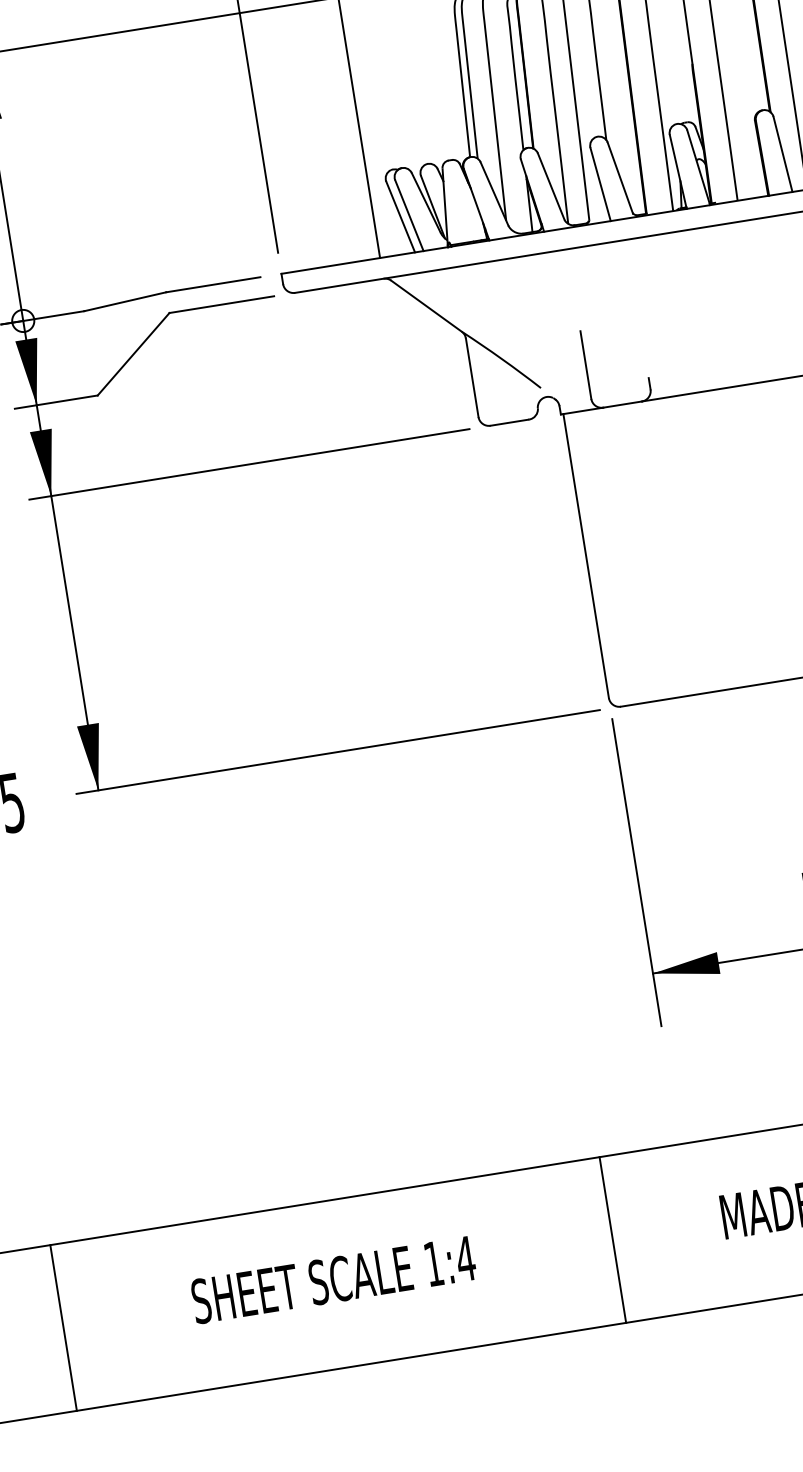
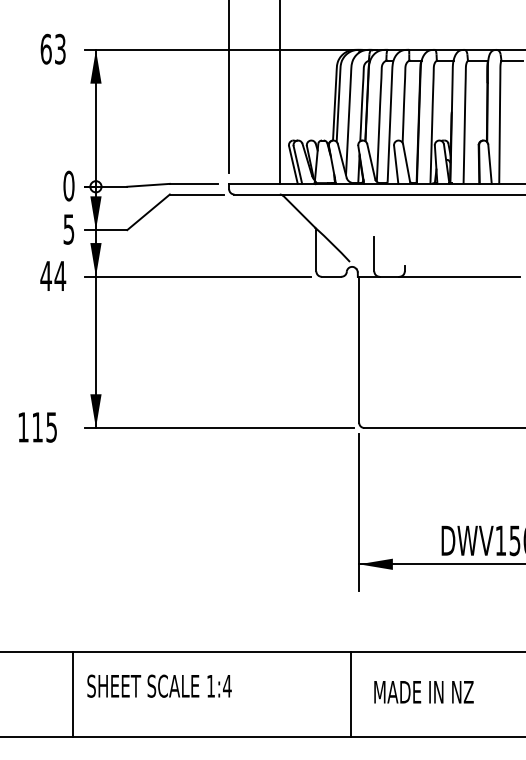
line: (612, 1239) -> (350, 694), moved
text: (333, 1278) -> (159, 685), moved
line: (63, 1327) -> (73, 694), moved

